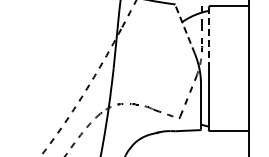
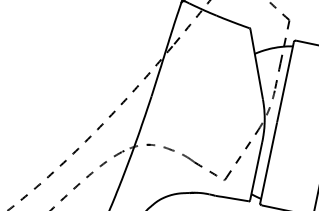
line: (184, 28) -> (256, 62), dashed -> solid
line: (208, 37) -> (285, 81), dashed -> solid

